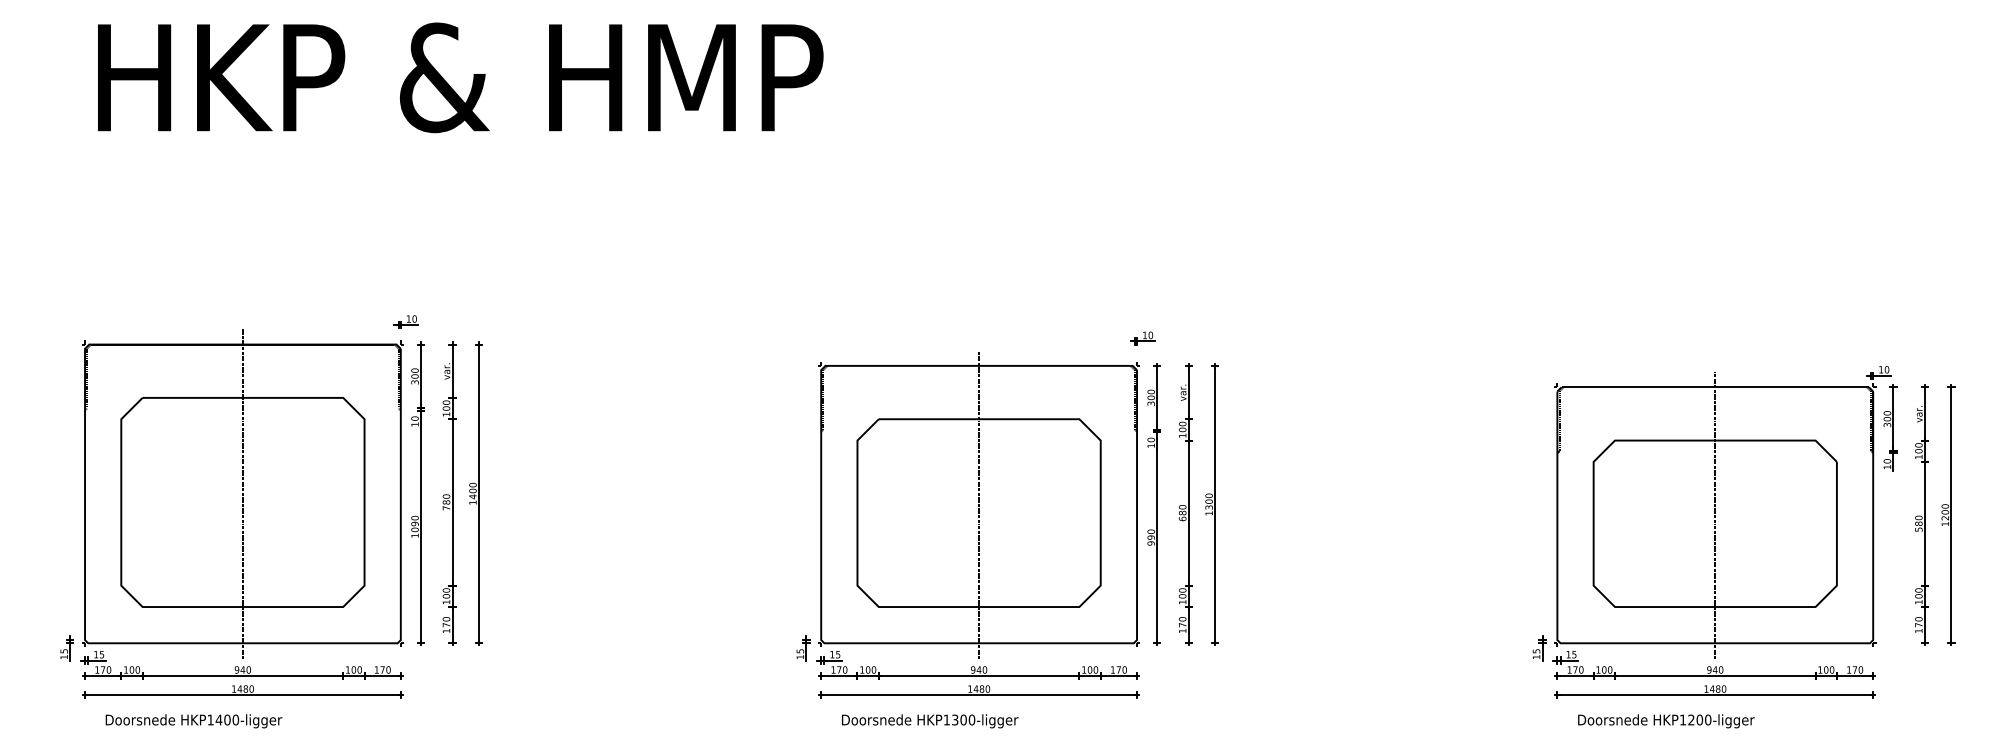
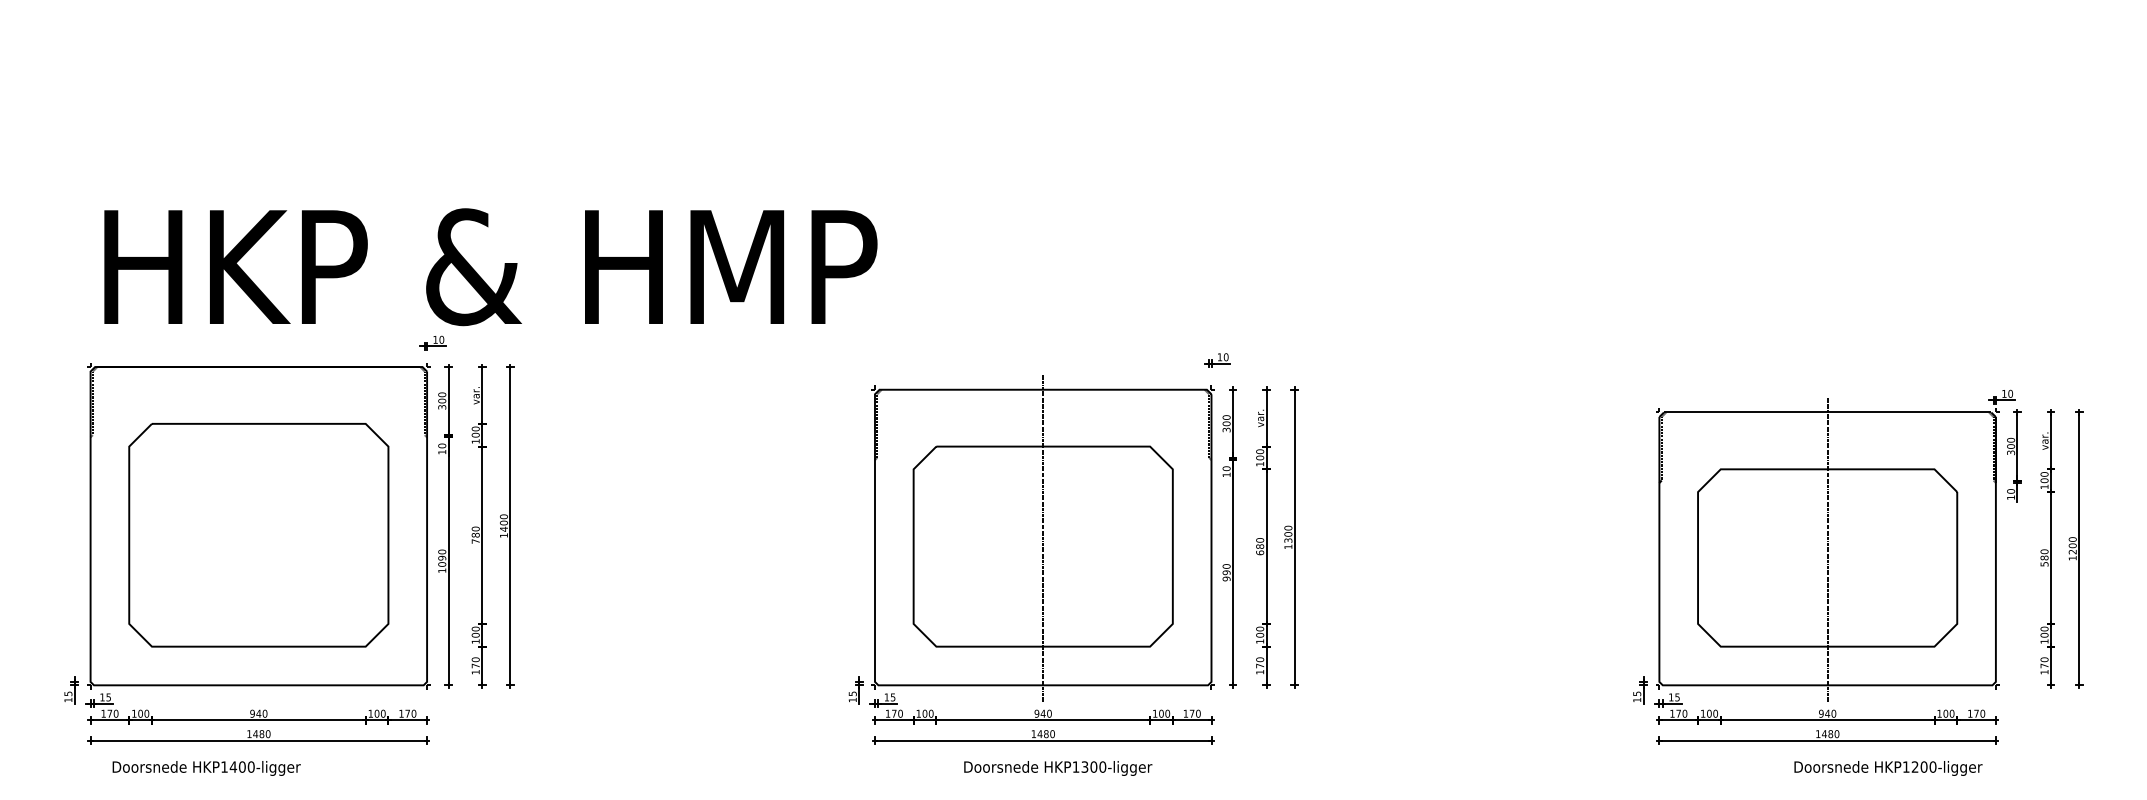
text: (460, 77) -> (490, 266), moved
line: (242, 493) -> (258, 525), removed
text: (930, 721) -> (1058, 768), moved
text: (1666, 721) -> (1888, 768), moved

